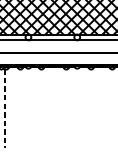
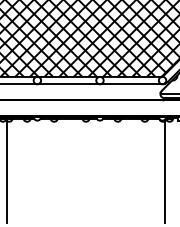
line: (5, 108) -> (7, 171), dashed -> solid

